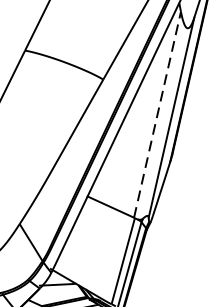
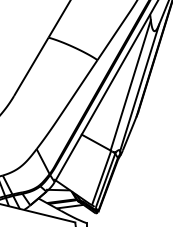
line: (157, 113) -> (130, 84), dashed -> solid

